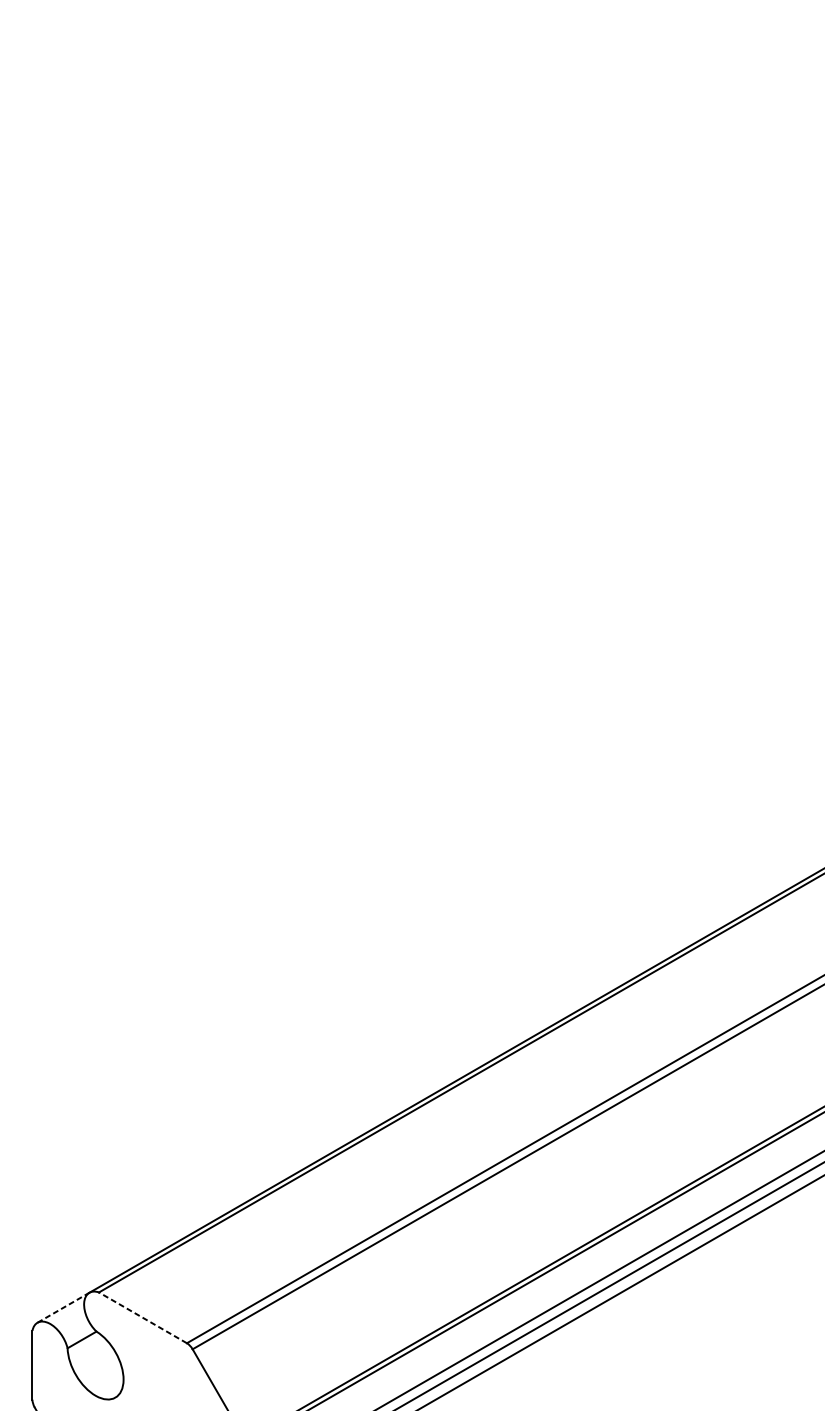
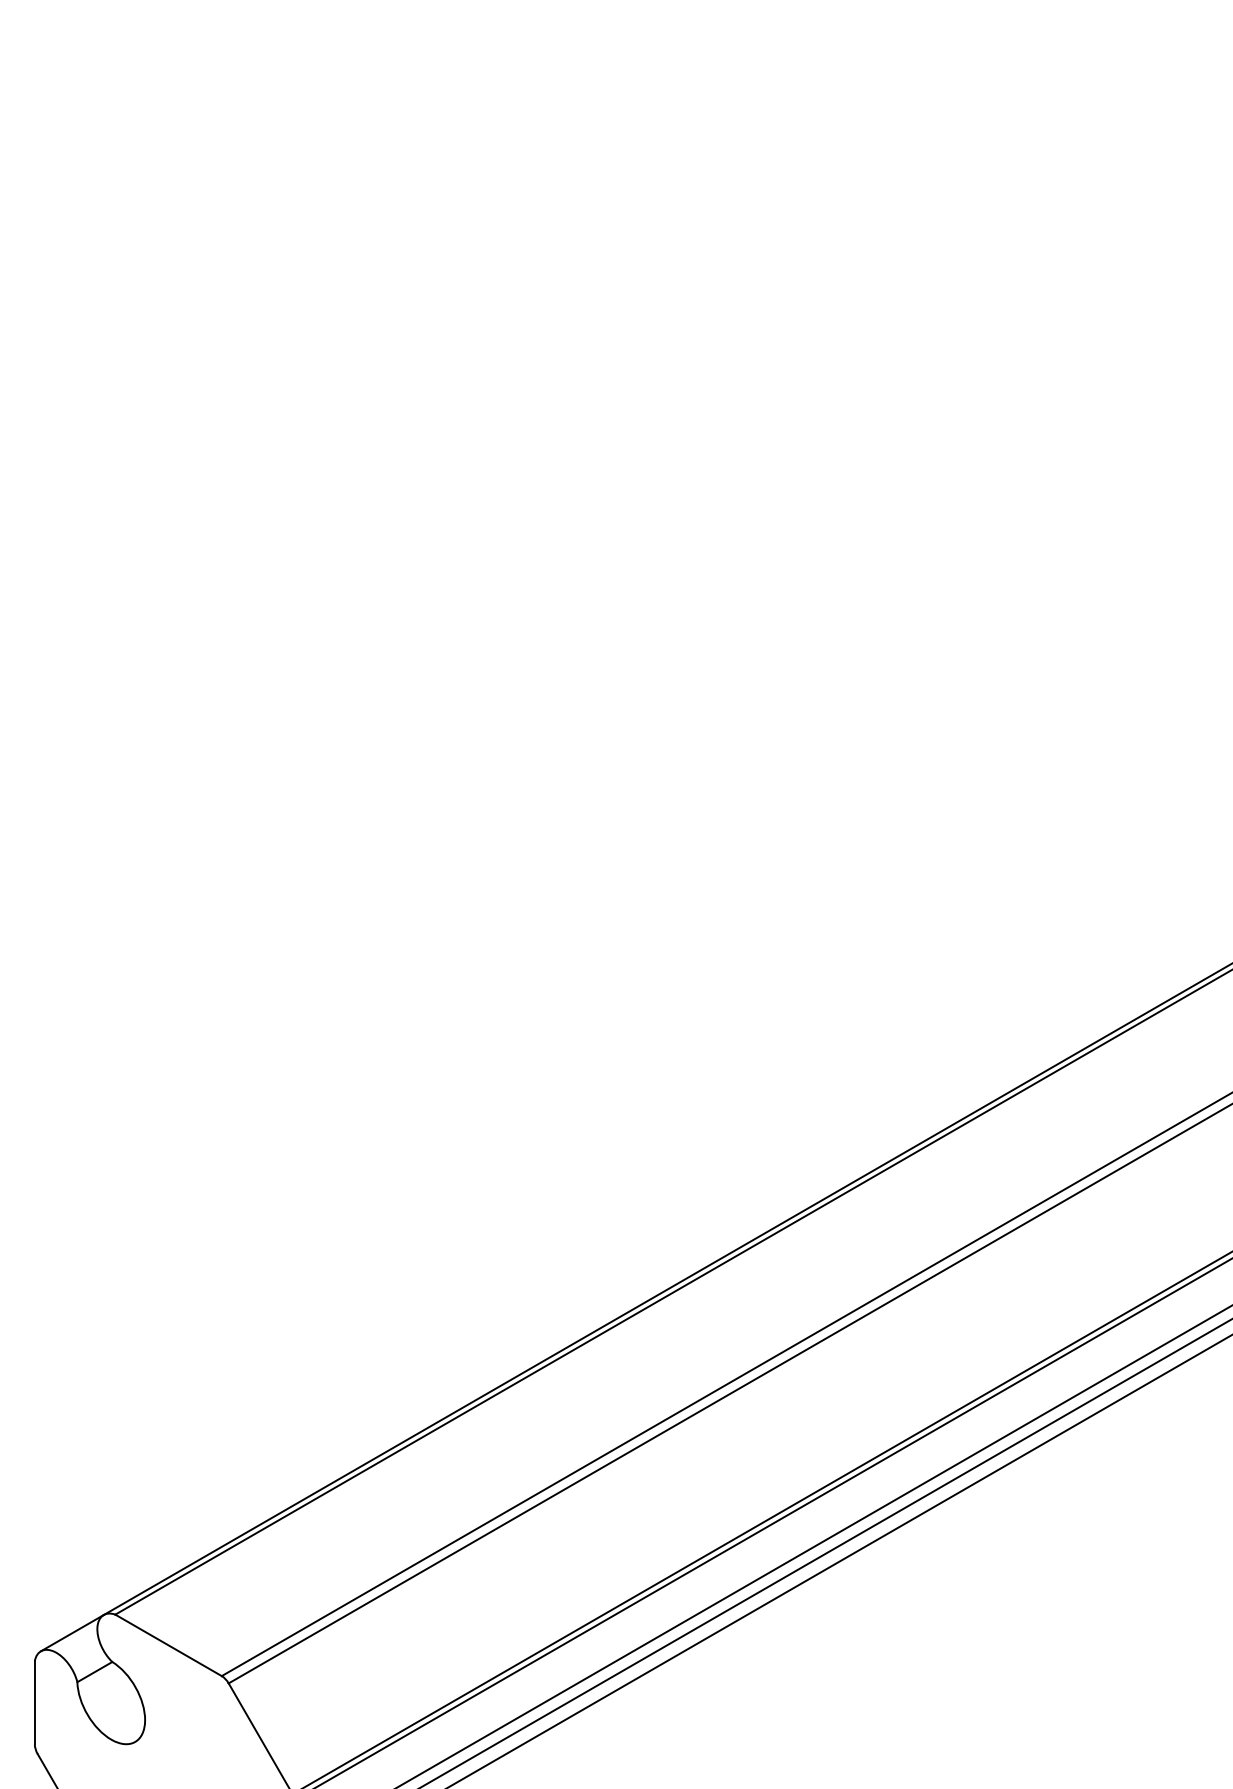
line: (63, 1307) -> (72, 1632), dashed -> solid
line: (142, 1317) -> (168, 1645), dashed -> solid

